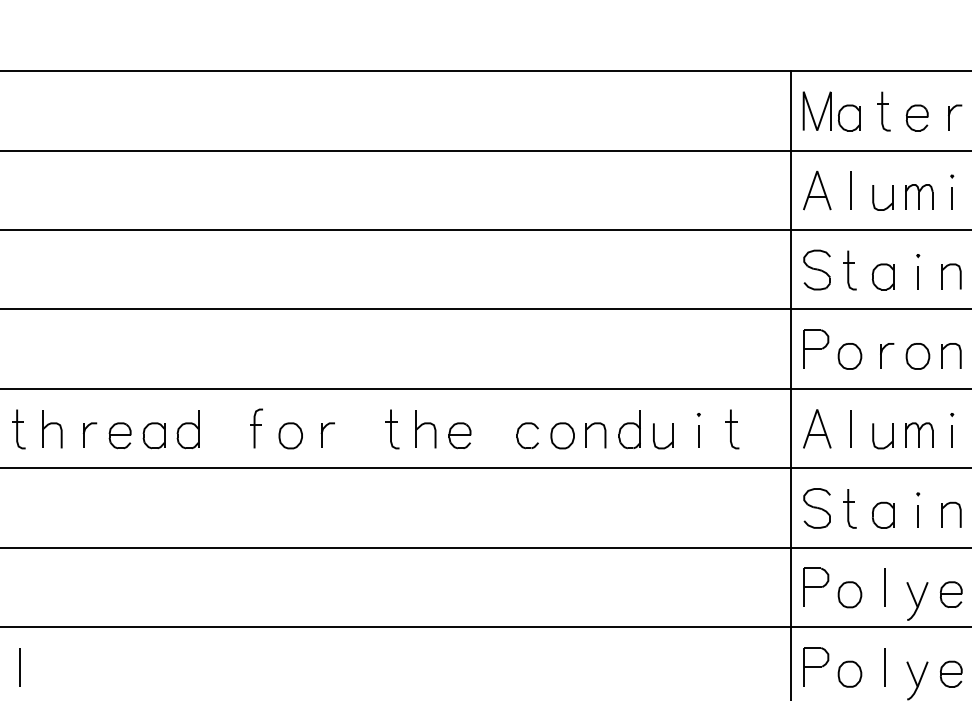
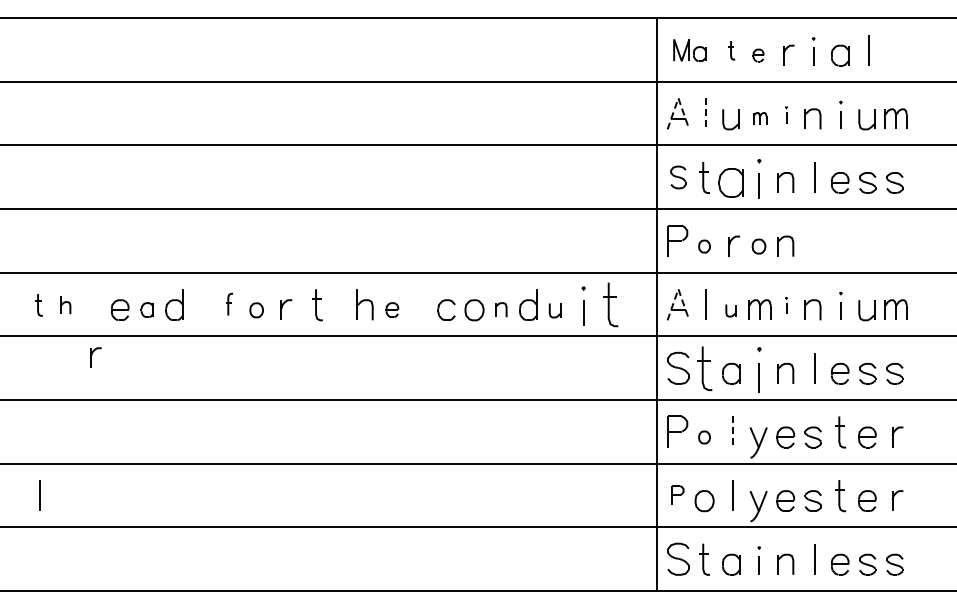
part: (831, 111) -> (689, 50), size x0.7
part: (883, 111) -> (731, 50), size x0.6
part: (917, 117) -> (758, 55), size x0.6
line: (817, 171) -> (678, 98), solid -> dashed
line: (851, 190) -> (705, 113), solid -> dashed
part: (952, 191) -> (786, 114), size x0.6
part: (918, 196) -> (759, 118), size x0.6
part: (817, 270) -> (678, 177), size x0.7
part: (917, 271) -> (758, 178), size x1.4
part: (883, 276) -> (731, 182), size x1.4
part: (849, 356) -> (704, 246), size x0.6
part: (917, 356) -> (758, 246), size x0.7
line: (817, 409) -> (678, 289), solid -> dashed
part: (51, 428) -> (65, 304), size x0.6
part: (256, 428) -> (229, 304), size x0.7
part: (18, 429) -> (38, 305), size x0.7
part: (392, 429) -> (317, 305), moved
part: (698, 429) -> (583, 305), size x1.4
part: (732, 429) -> (610, 305), size x1.4
part: (952, 429) -> (786, 305), size x0.6
part: (89, 434) -> (95, 357), moved
part: (154, 434) -> (147, 309), size x0.7
part: (460, 434) -> (392, 309), size x0.7
part: (596, 434) -> (501, 309), size x0.7
part: (290, 436) -> (256, 310), size x0.7
part: (662, 436) -> (554, 310), size x0.7
part: (882, 436) -> (730, 310), size x0.6
part: (849, 508) -> (704, 368), size x1.4
part: (917, 509) -> (758, 369), size x1.6
line: (884, 588) -> (732, 432), solid -> dashed
part: (849, 594) -> (704, 437), size x0.6
part: (816, 665) -> (677, 494), size x0.6

